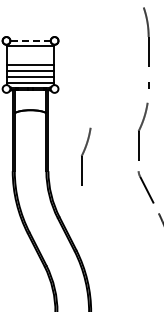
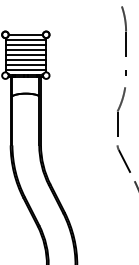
line: (30, 41) -> (25, 35), dashed -> solid
line: (30, 52) -> (25, 44), added
line: (30, 58) -> (25, 49), added
part: (86, 156) -> (73, 132), removed

